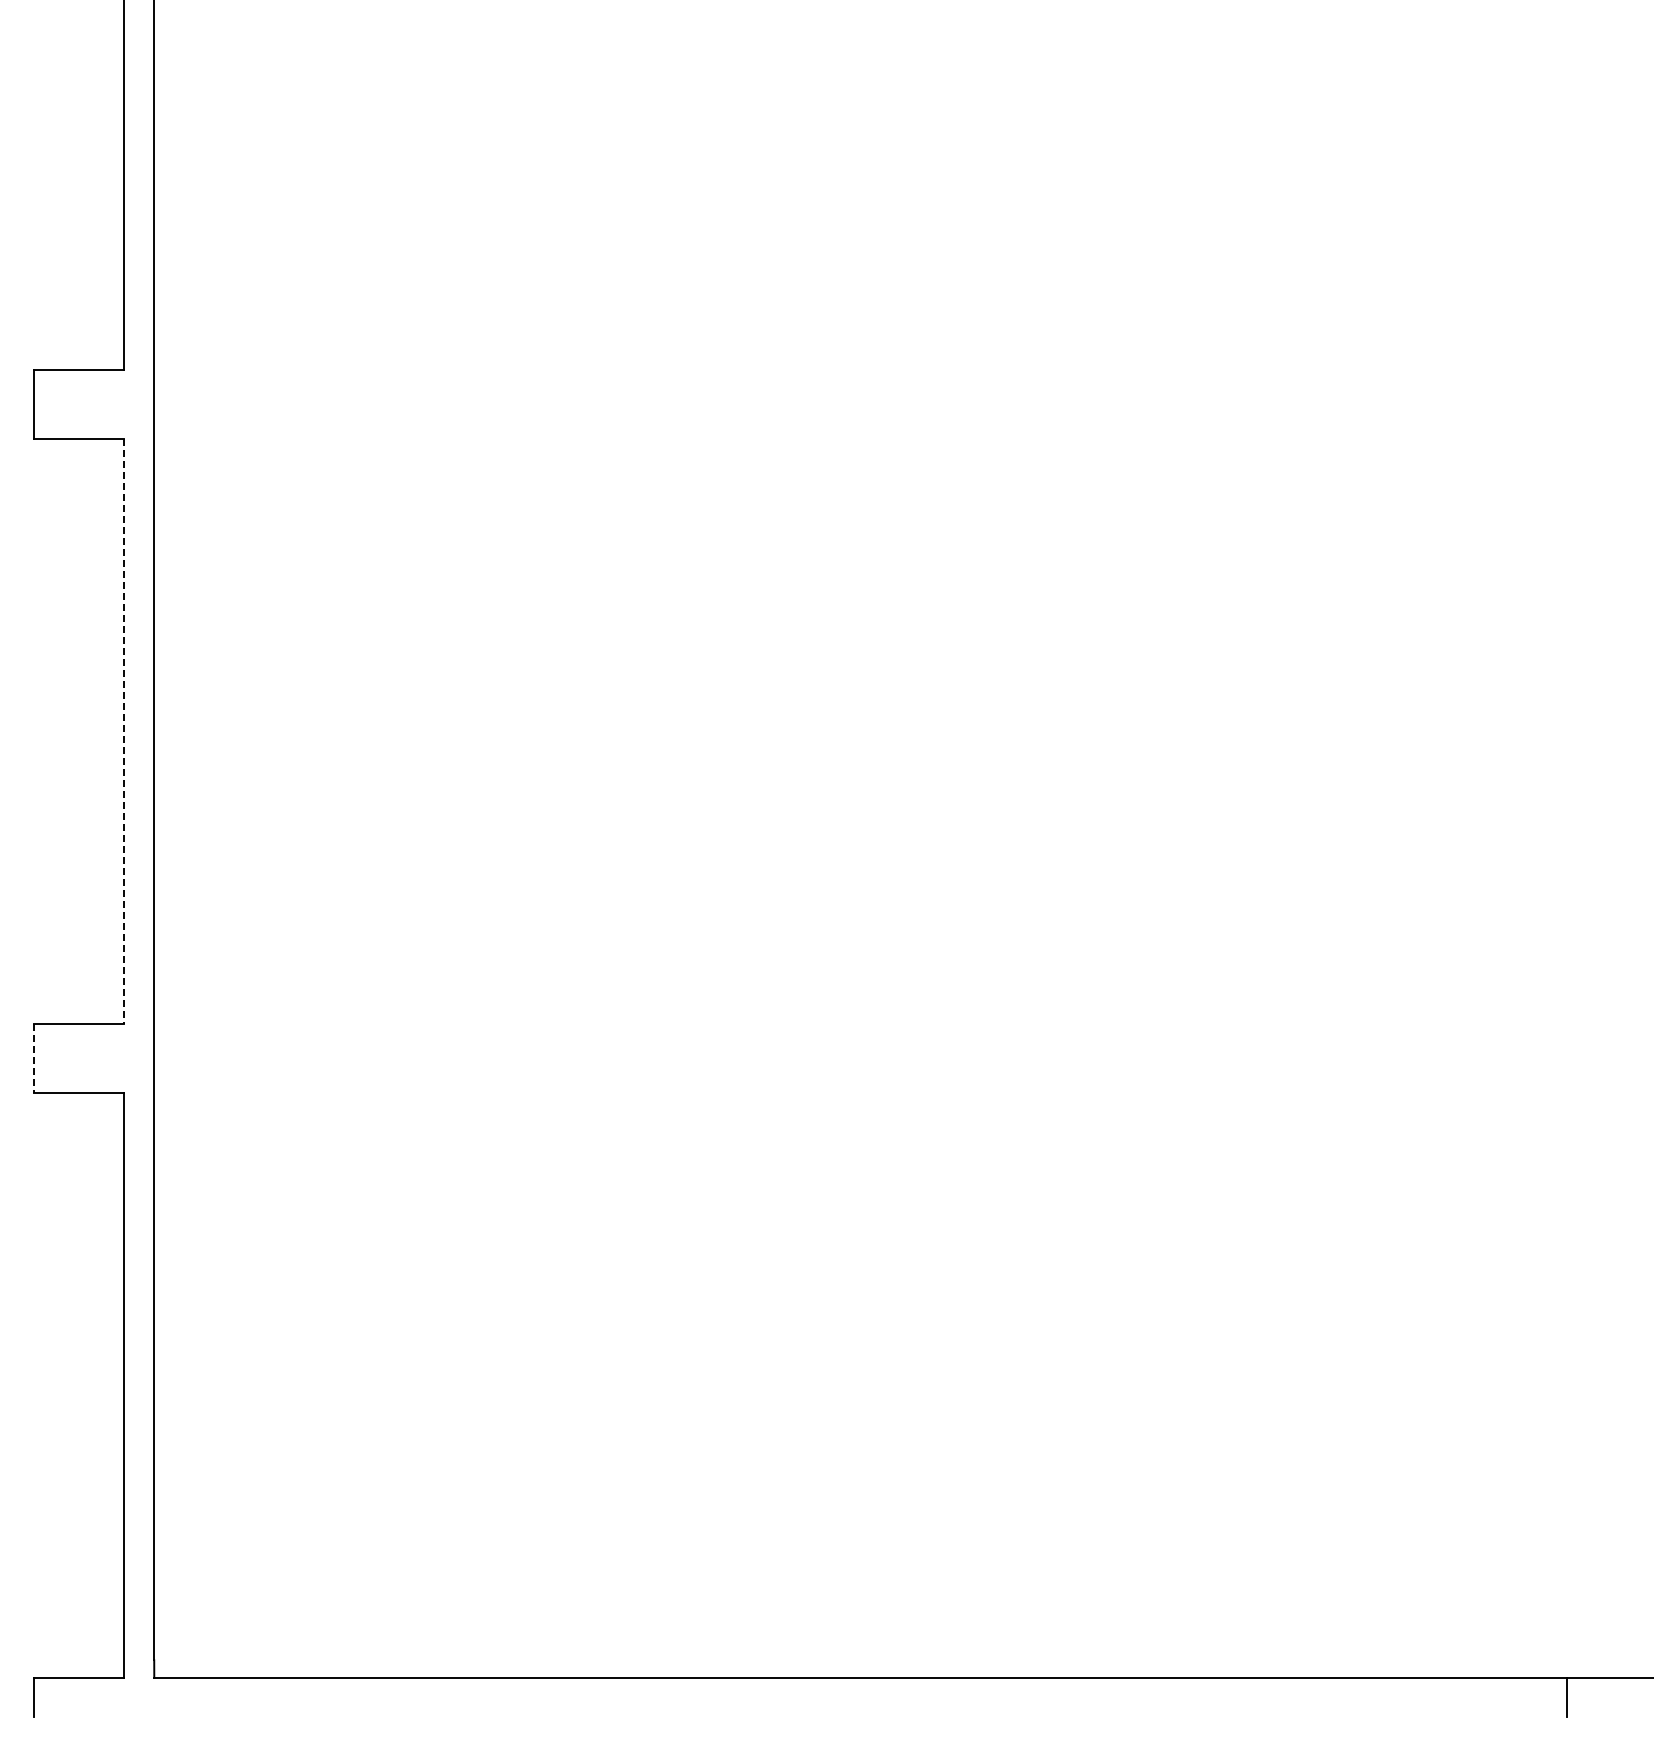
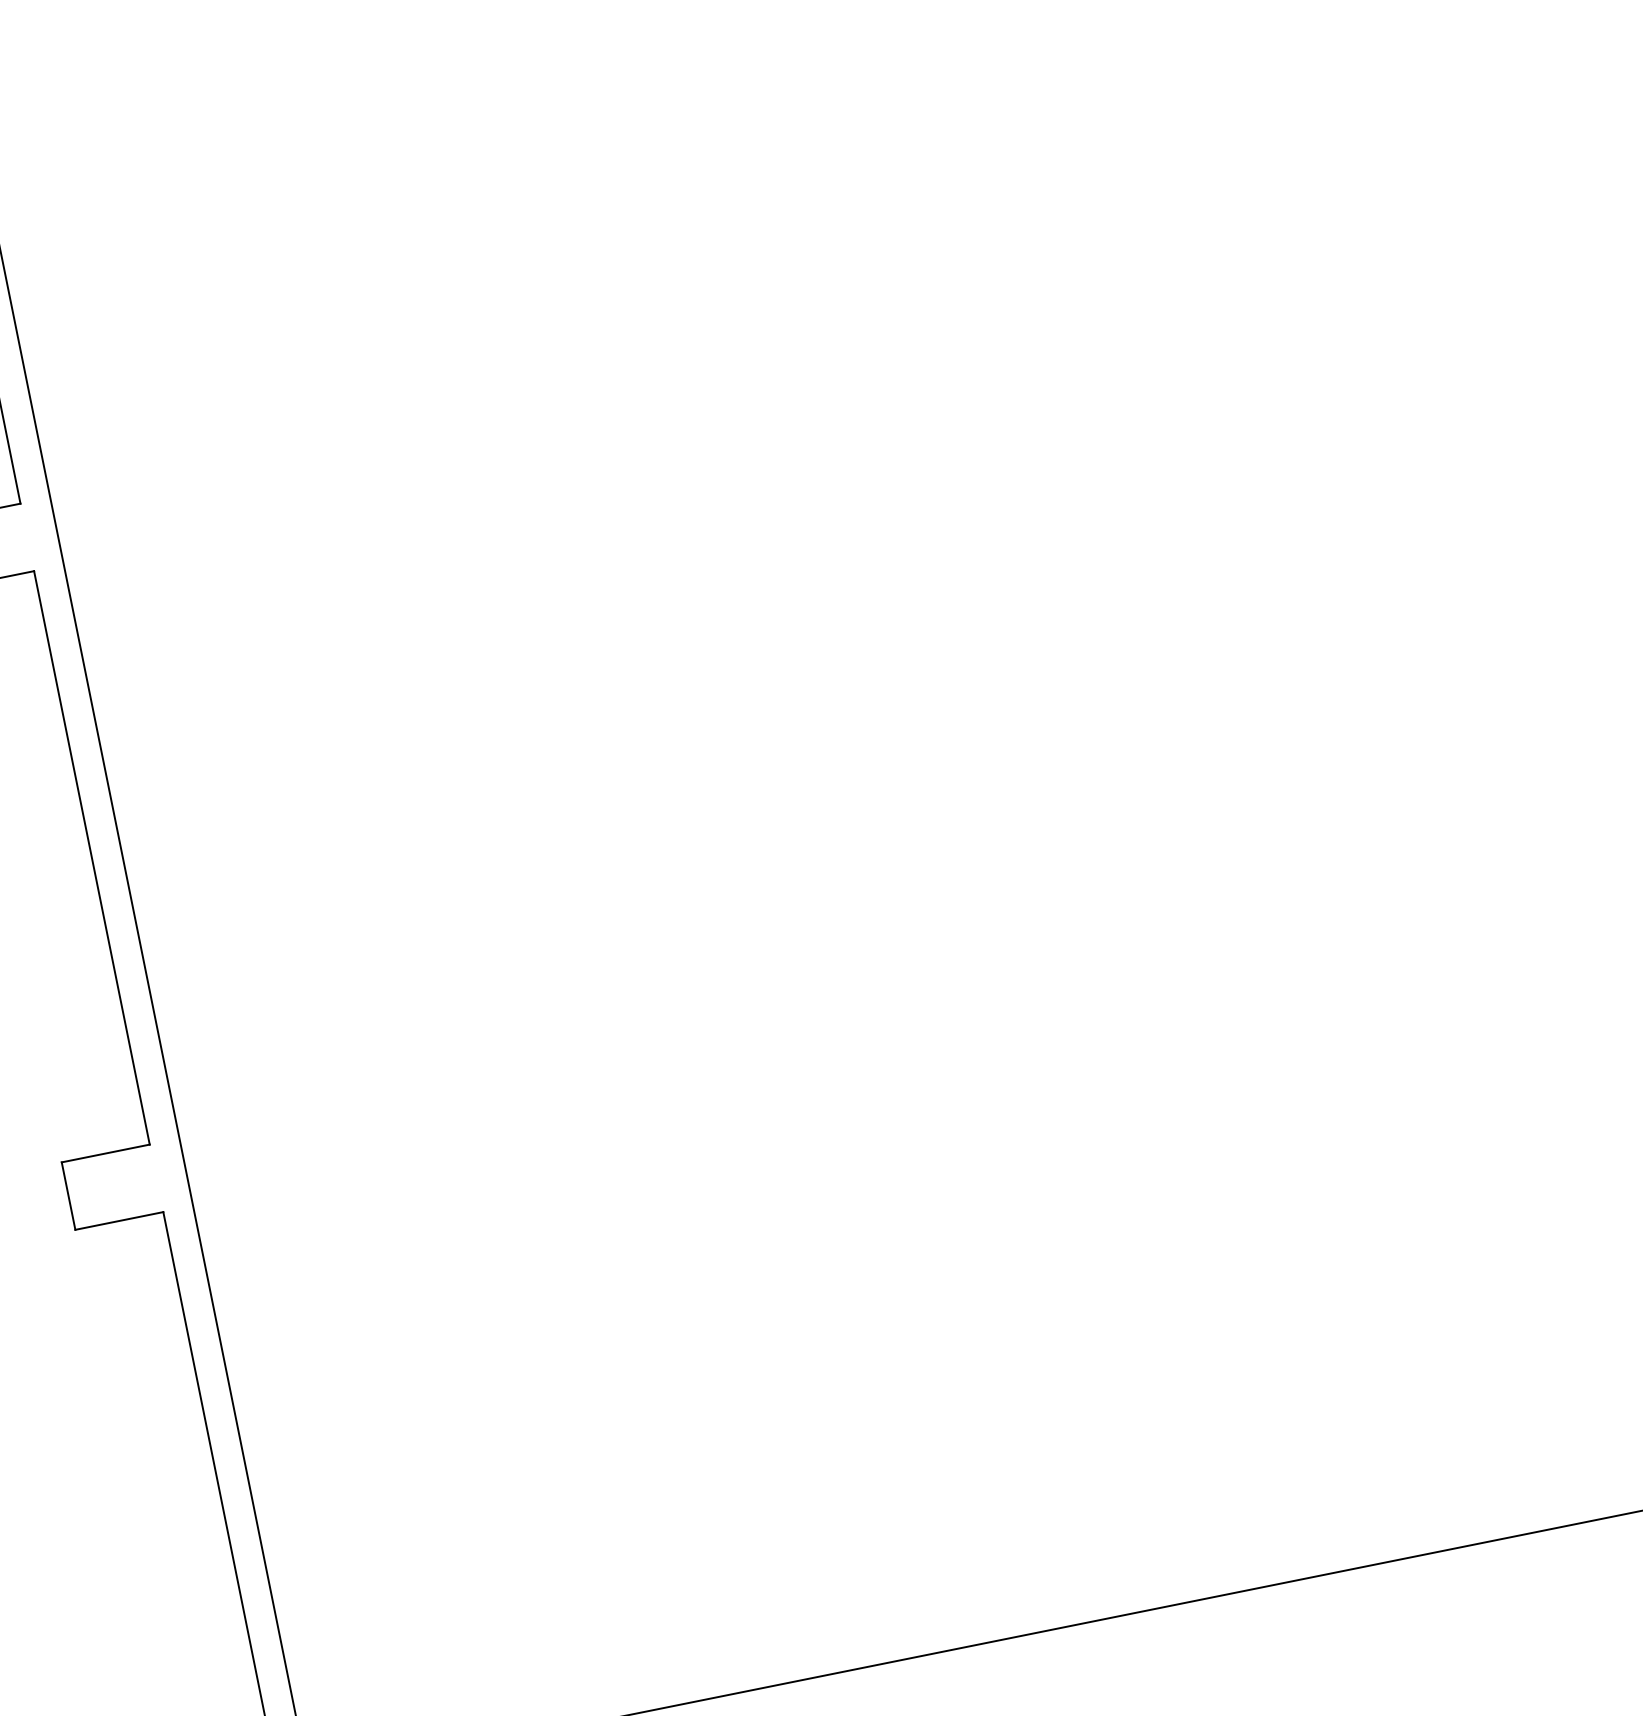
line: (123, 732) -> (91, 858), dashed -> solid
line: (34, 1059) -> (69, 1196), dashed -> solid

